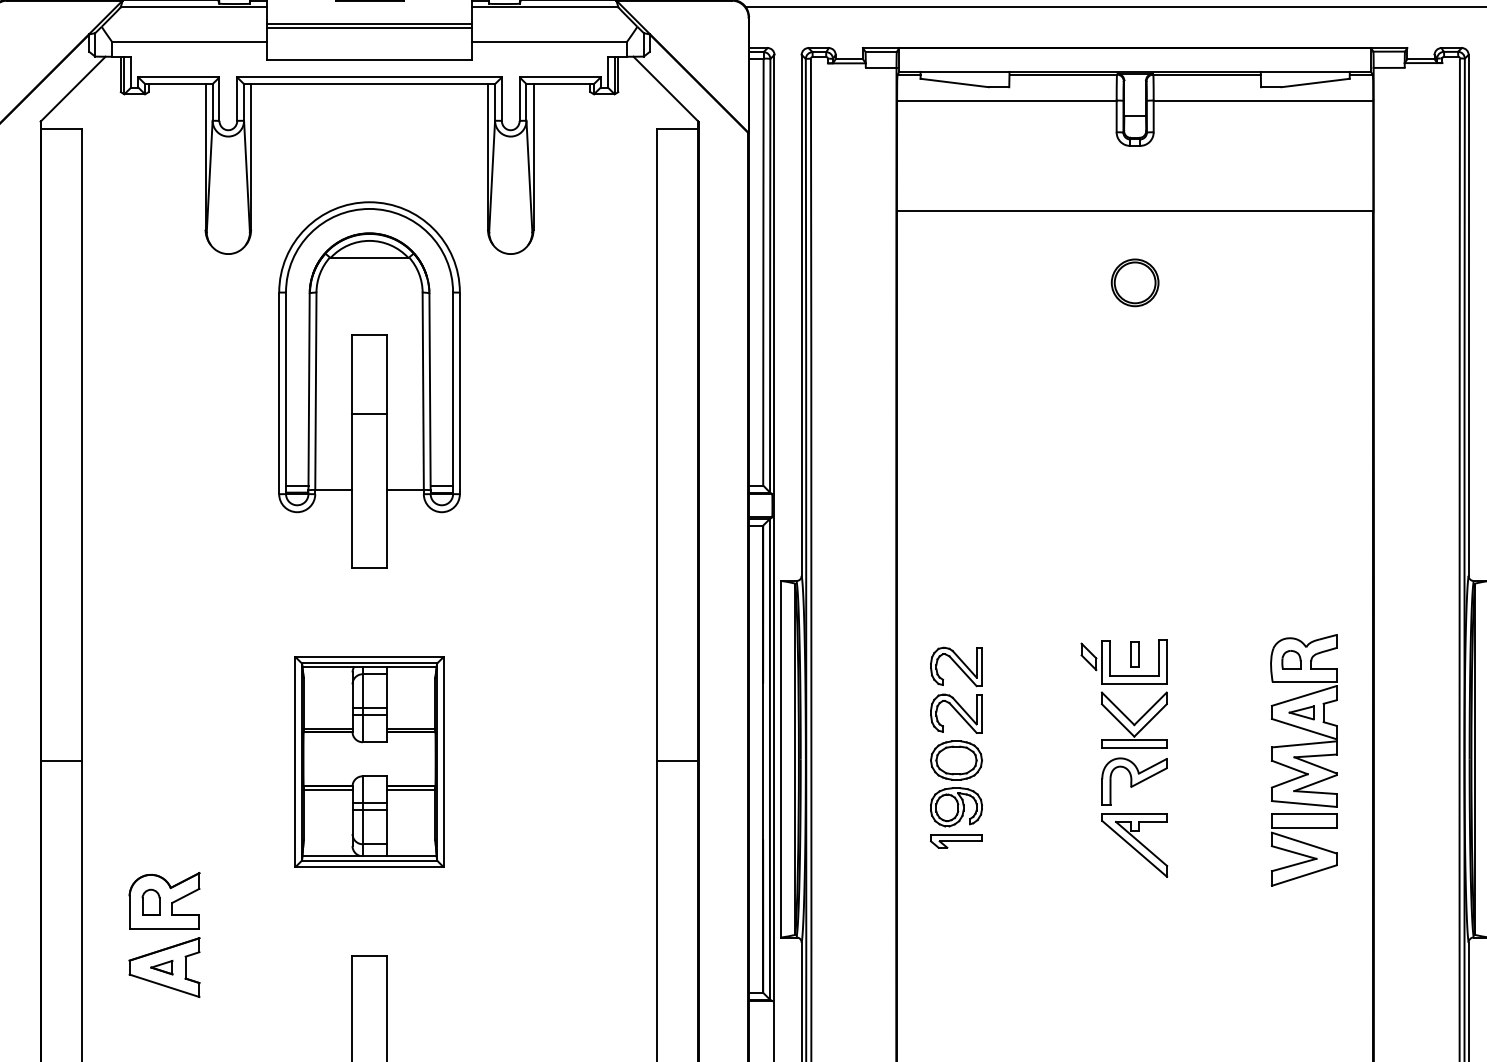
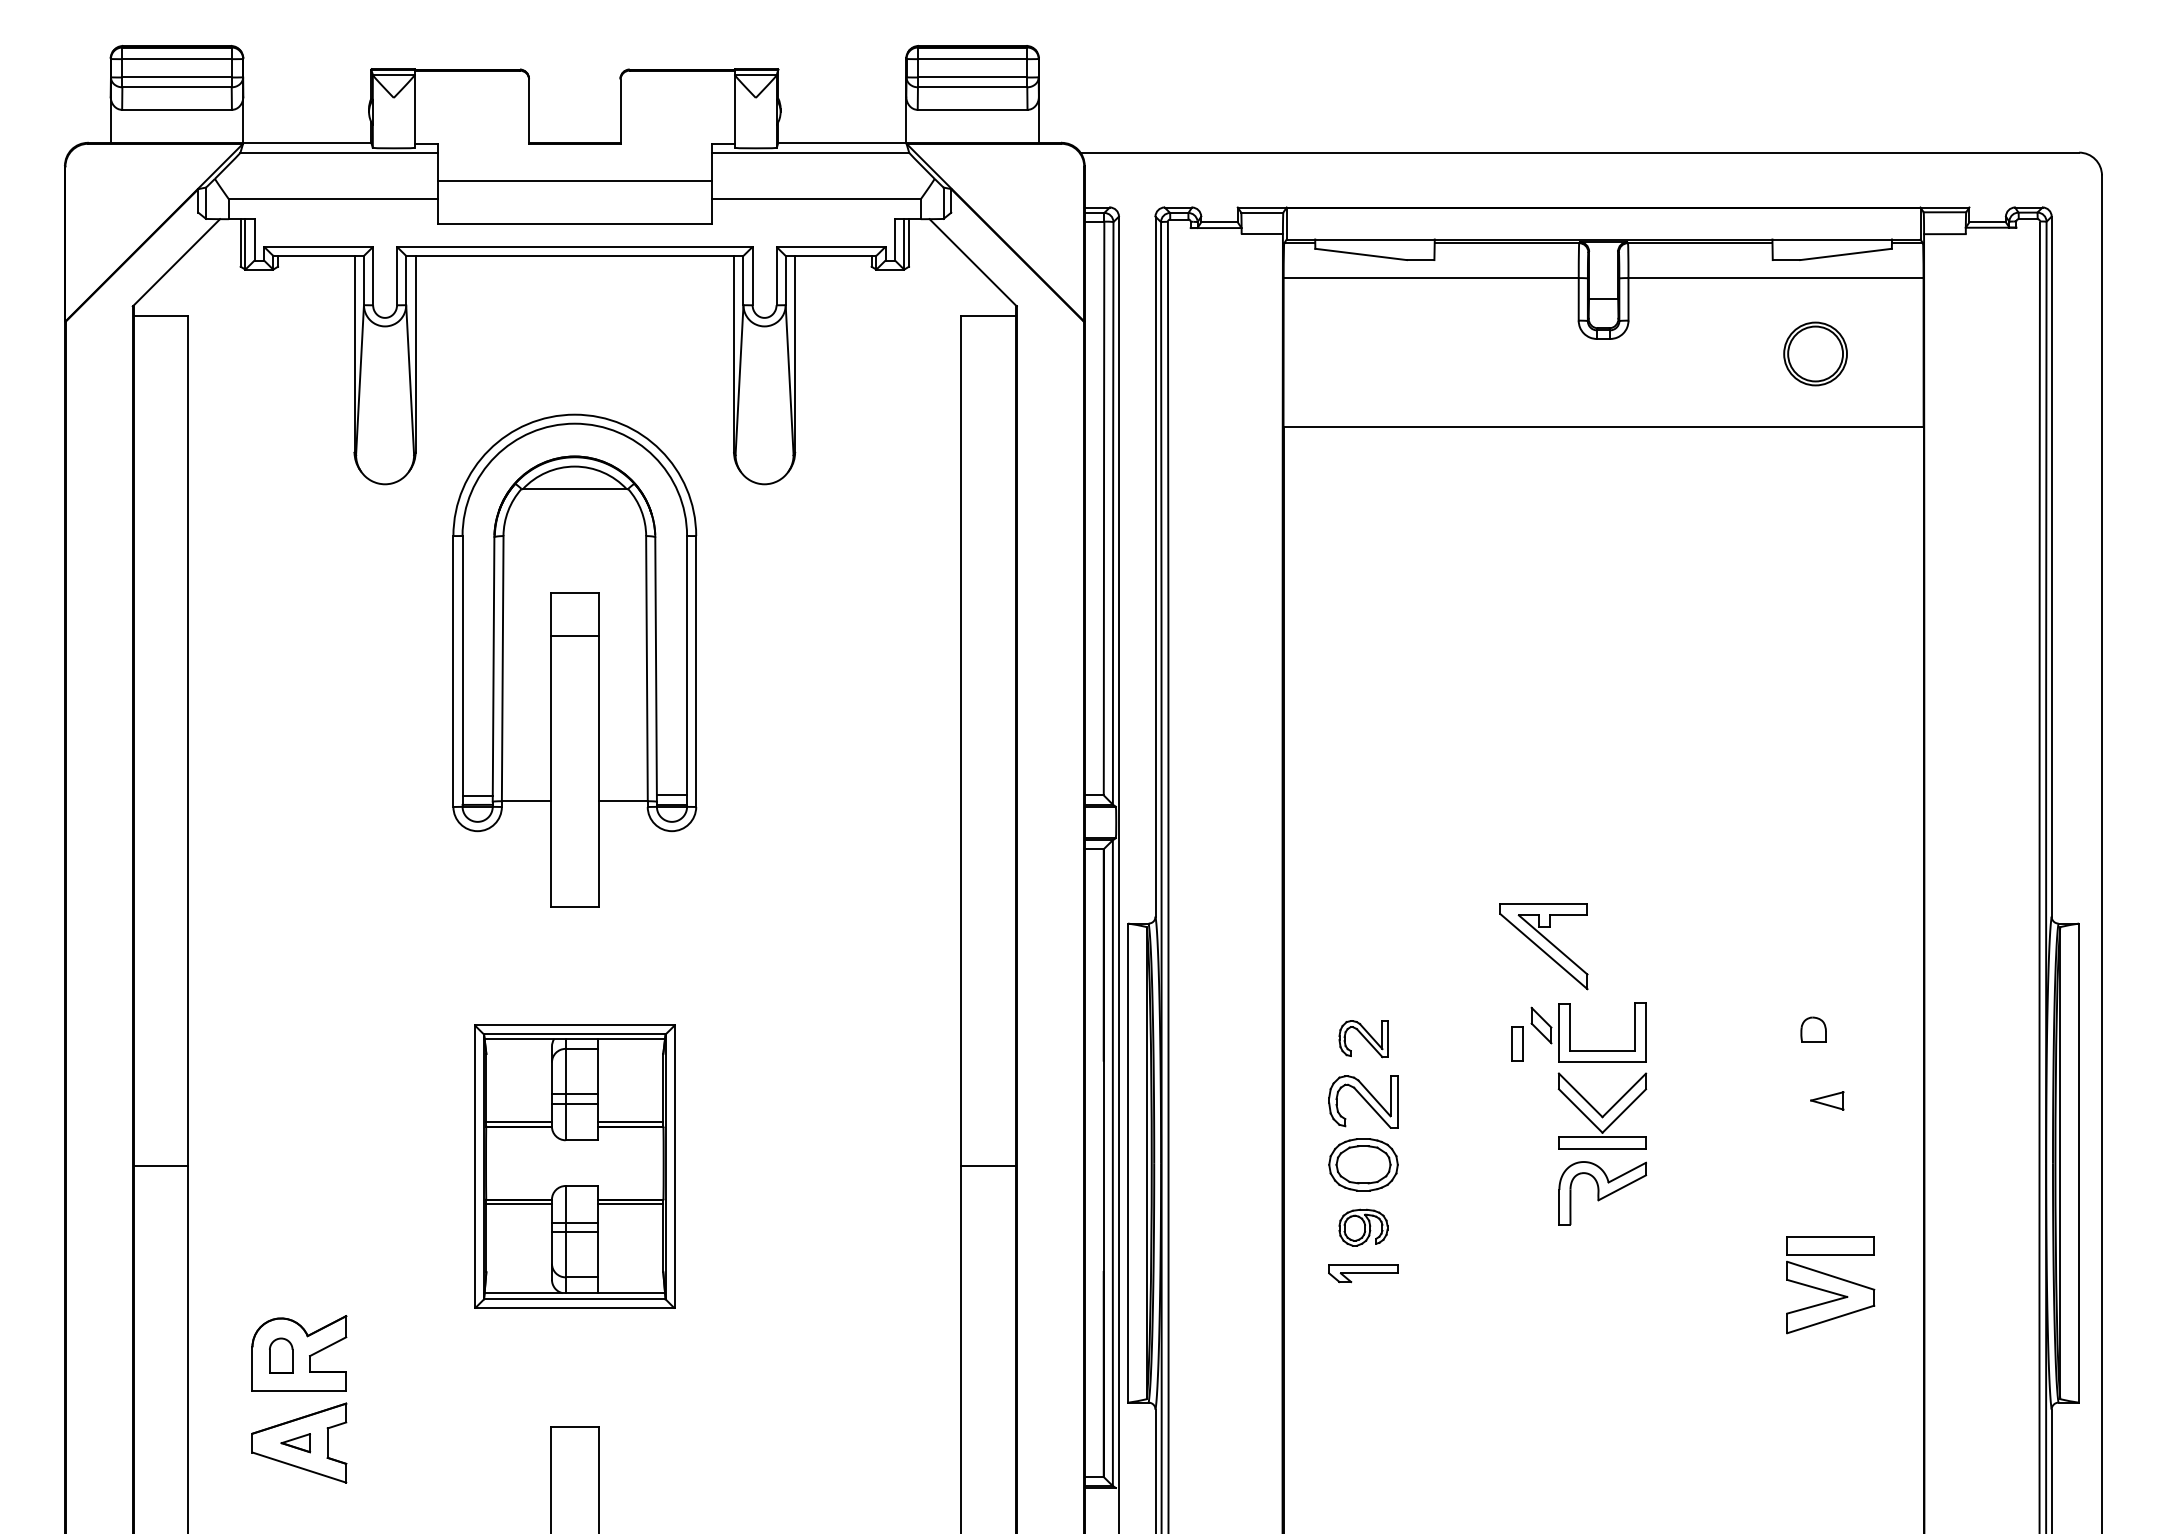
line: (369, 24) -> (574, 175), removed
part: (1135, 282) -> (1815, 353), moved
line: (369, 413) -> (574, 635), moved
part: (1135, 653) -> (1517, 1043), moved
part: (956, 666) -> (1363, 1038), size x0.7
part: (1304, 720) -> (1830, 1111), removed
part: (956, 807) -> (1363, 1227), size x0.7
part: (1134, 845) -> (1543, 946), moved

